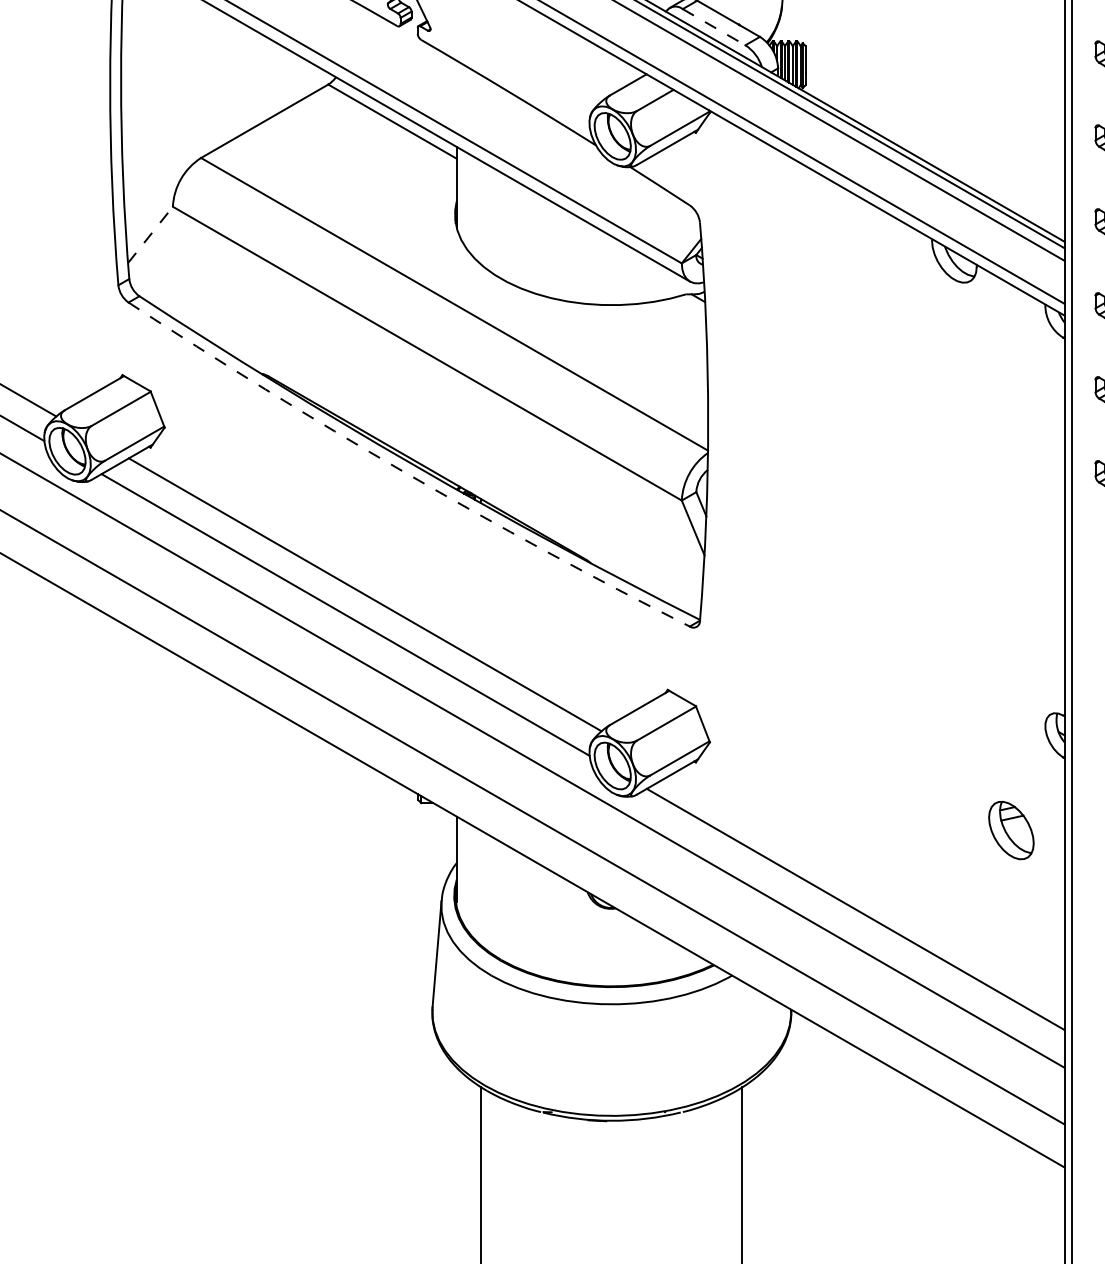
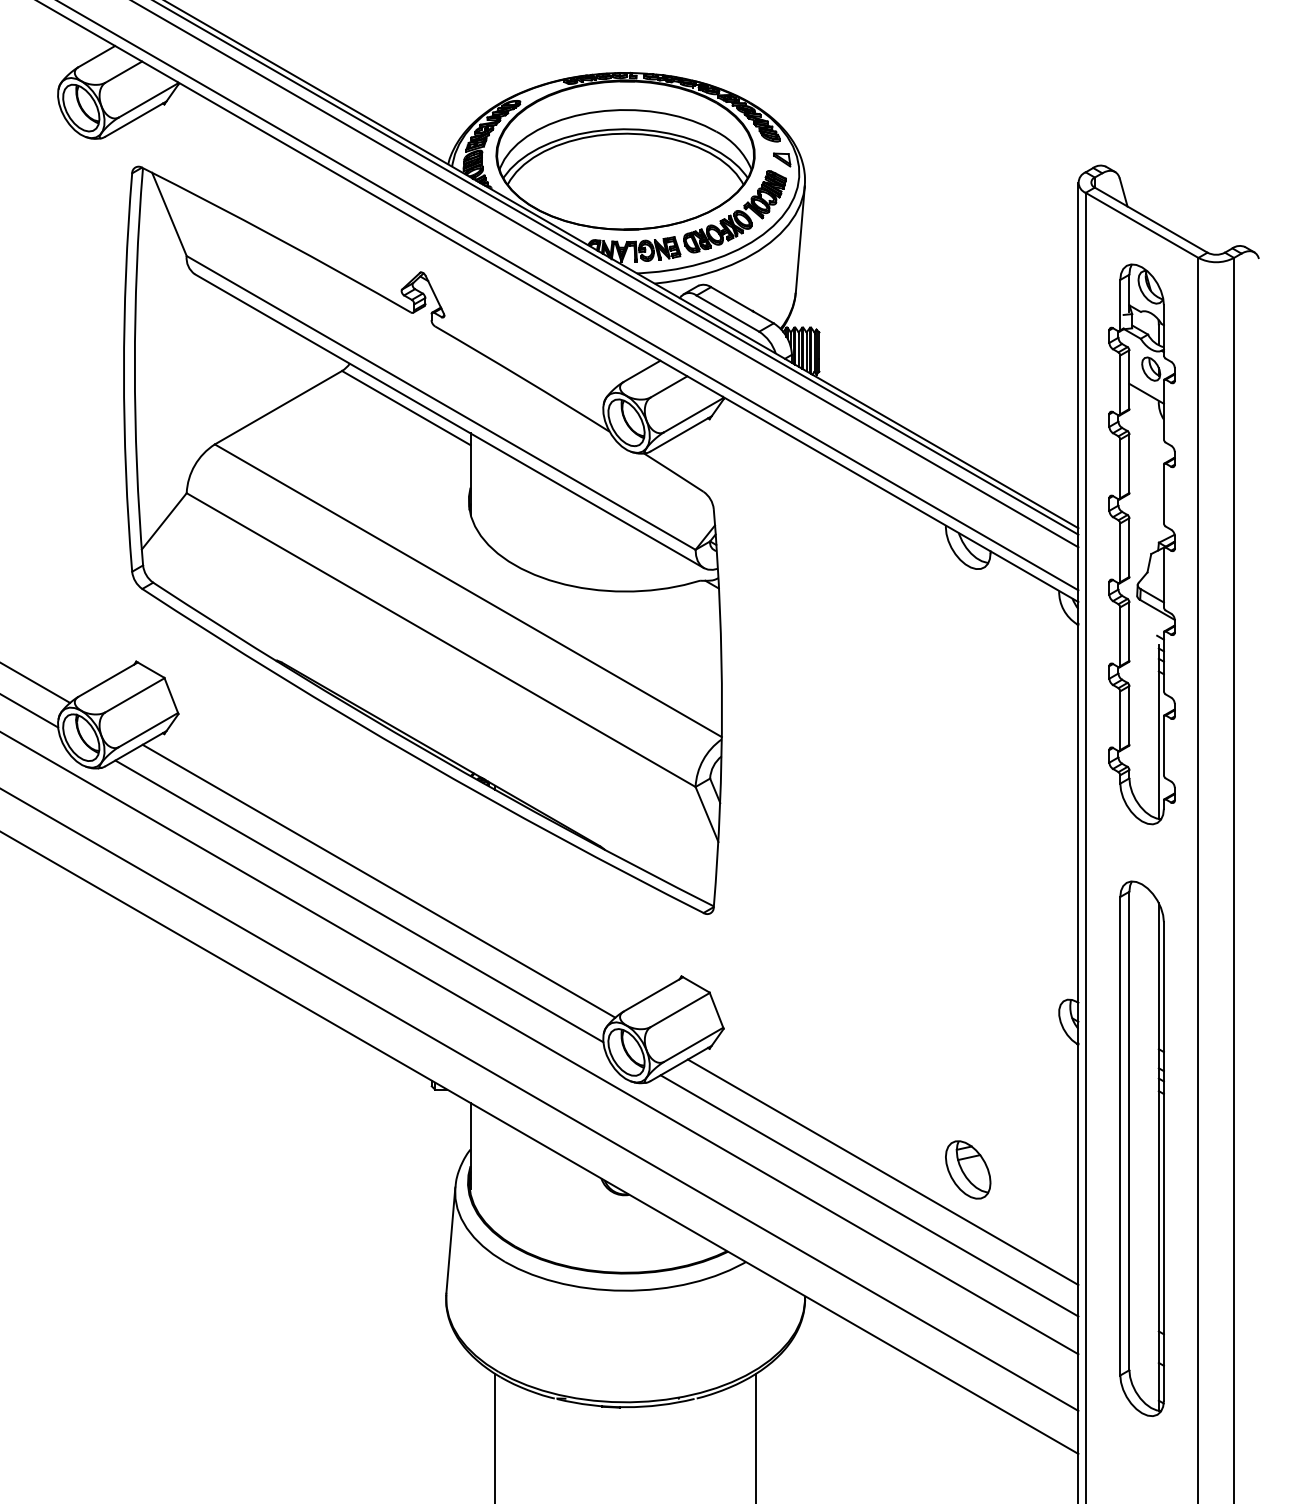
line: (714, 27) -> (728, 313), dashed -> solid
line: (150, 235) -> (164, 521), dashed -> solid
arc: (404, 472) -> (418, 758), dashed -> solid
part: (1011, 830) -> (968, 1169), moved
line: (868, 885) -> (882, 1171), added

